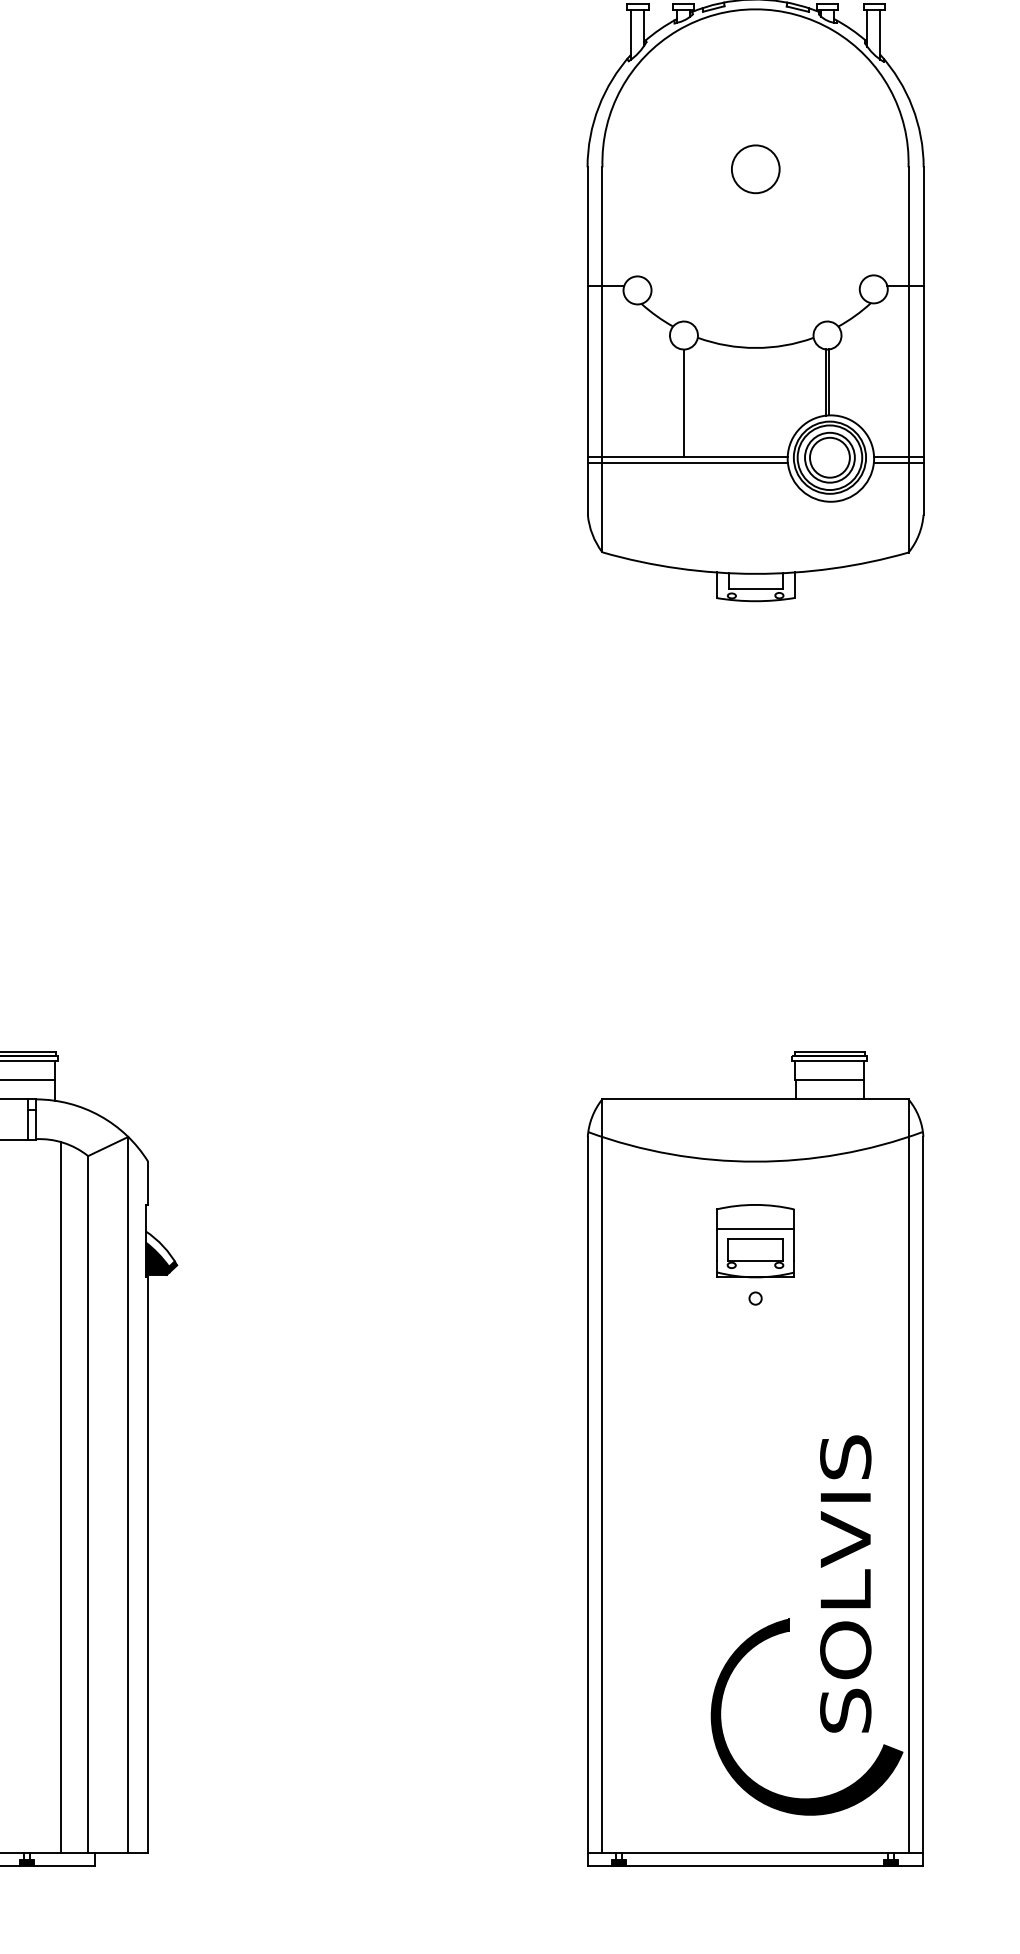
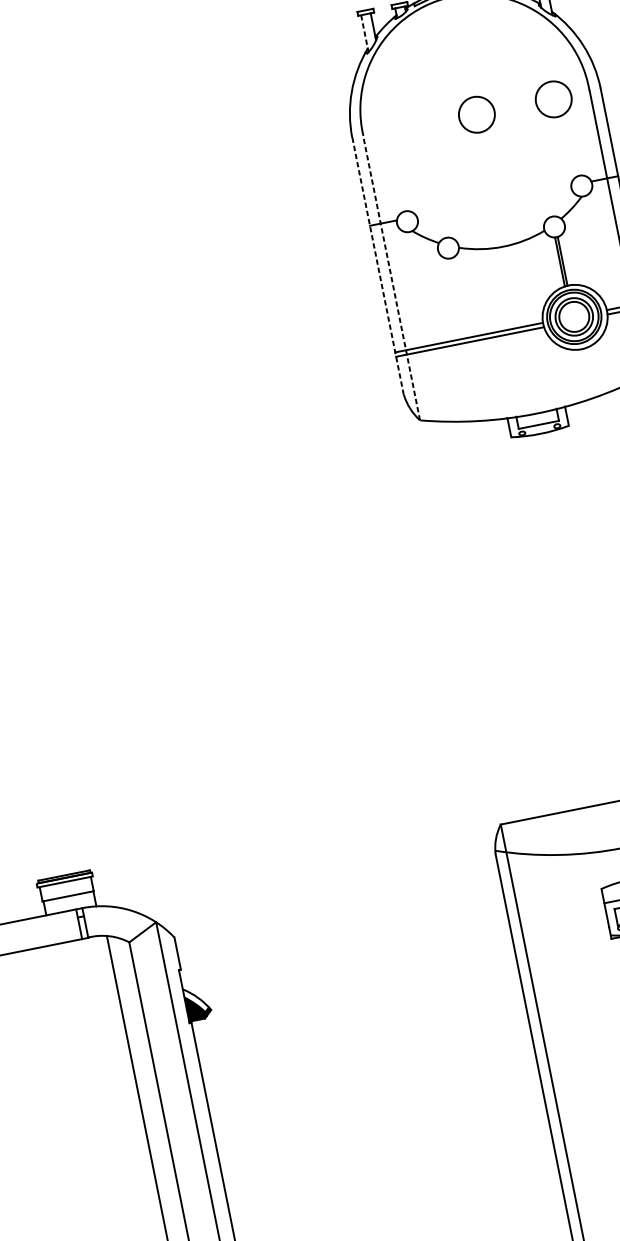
line: (630, 32) -> (364, 32), solid -> dashed
circle: (859, 169) -> (553, 99), added
line: (587, 341) -> (378, 266), solid -> dashed
line: (602, 359) -> (391, 277), solid -> dashed
line: (684, 403) -> (458, 298), removed

